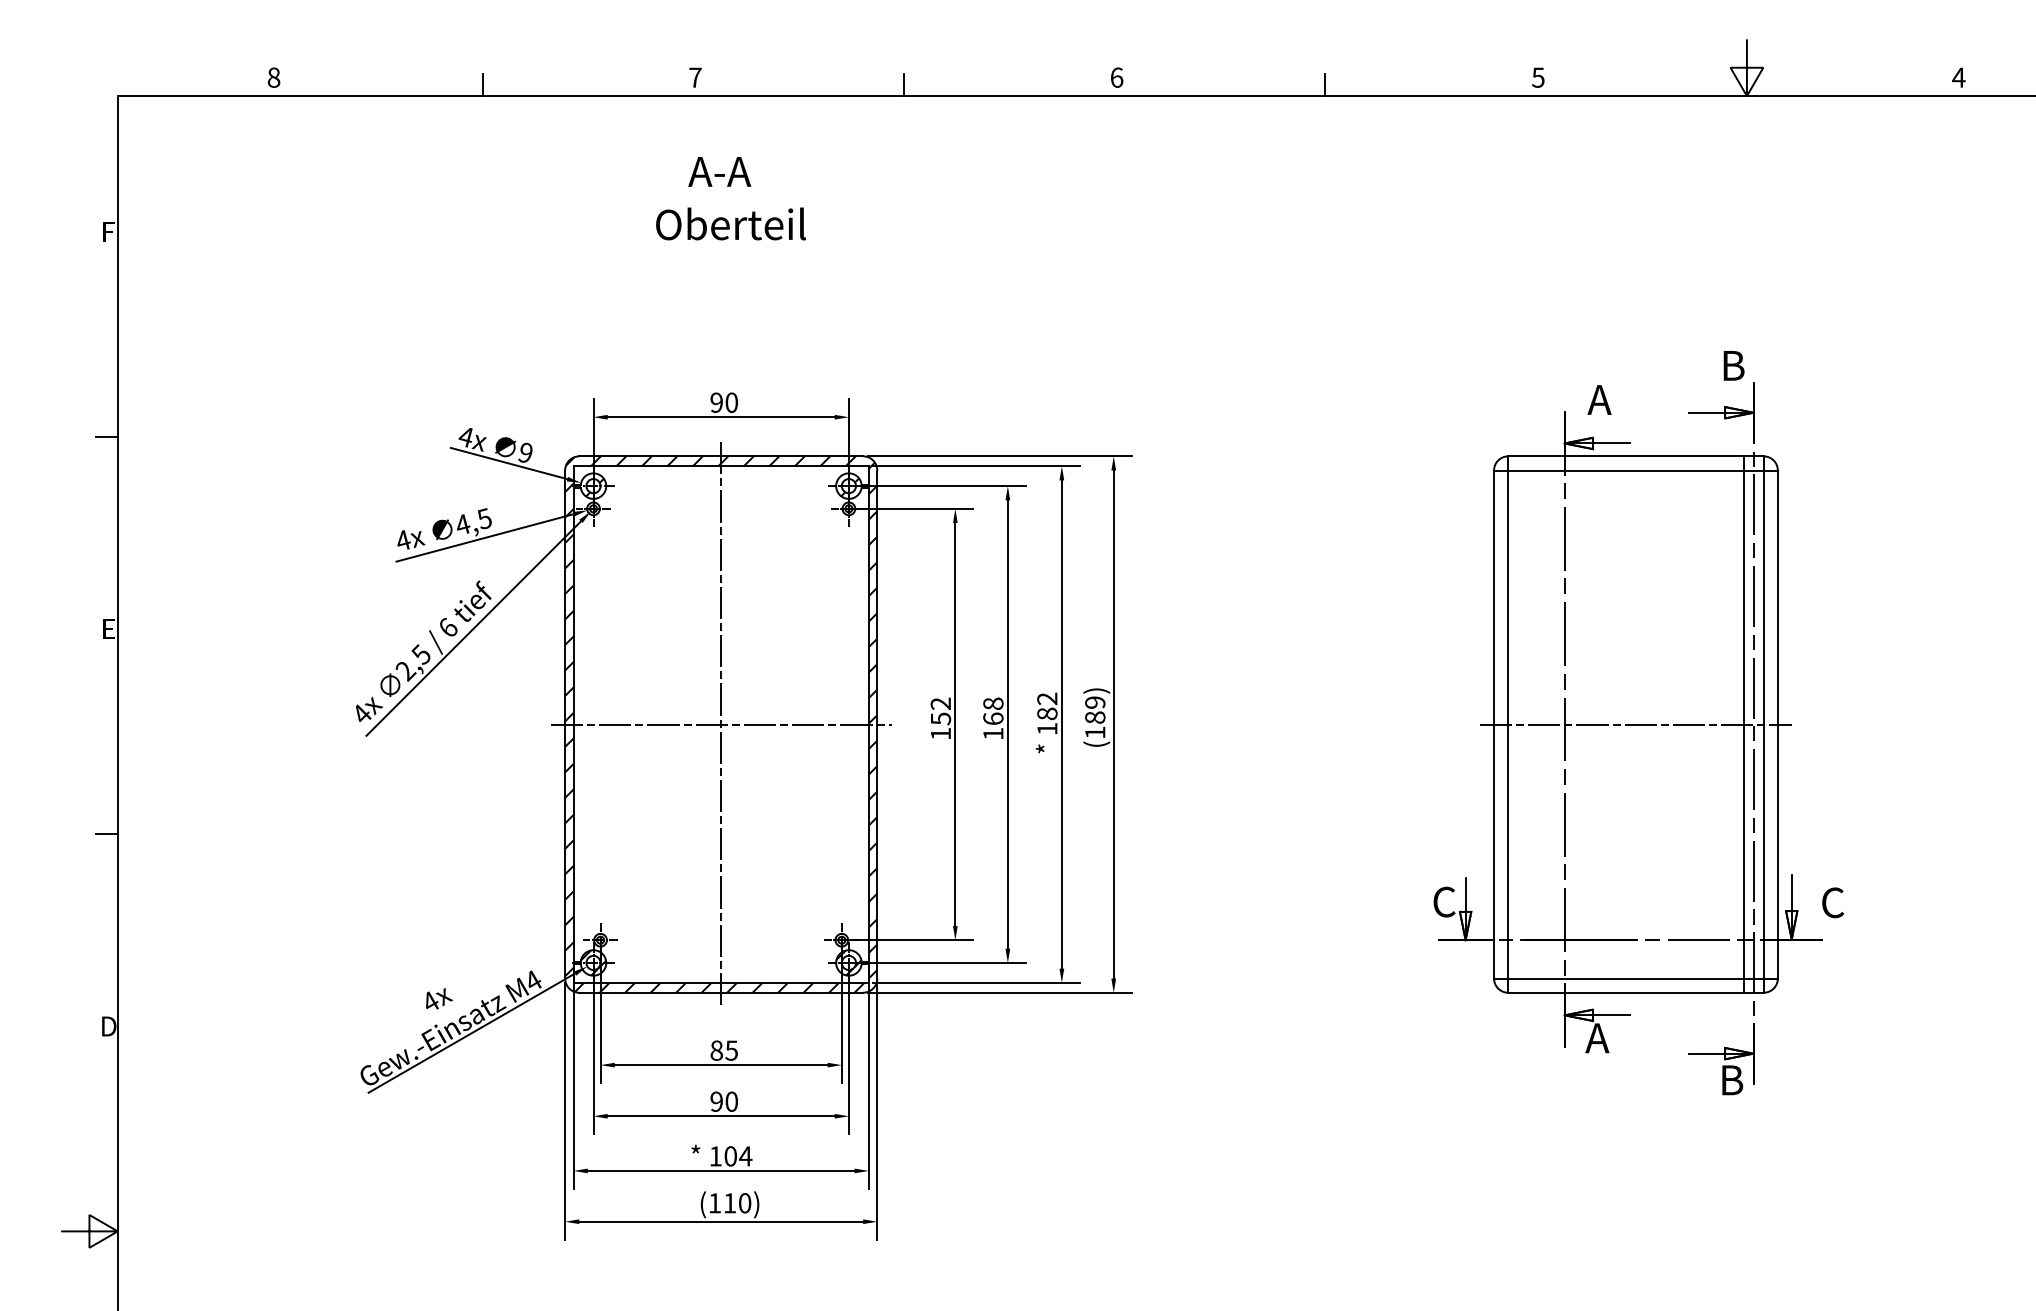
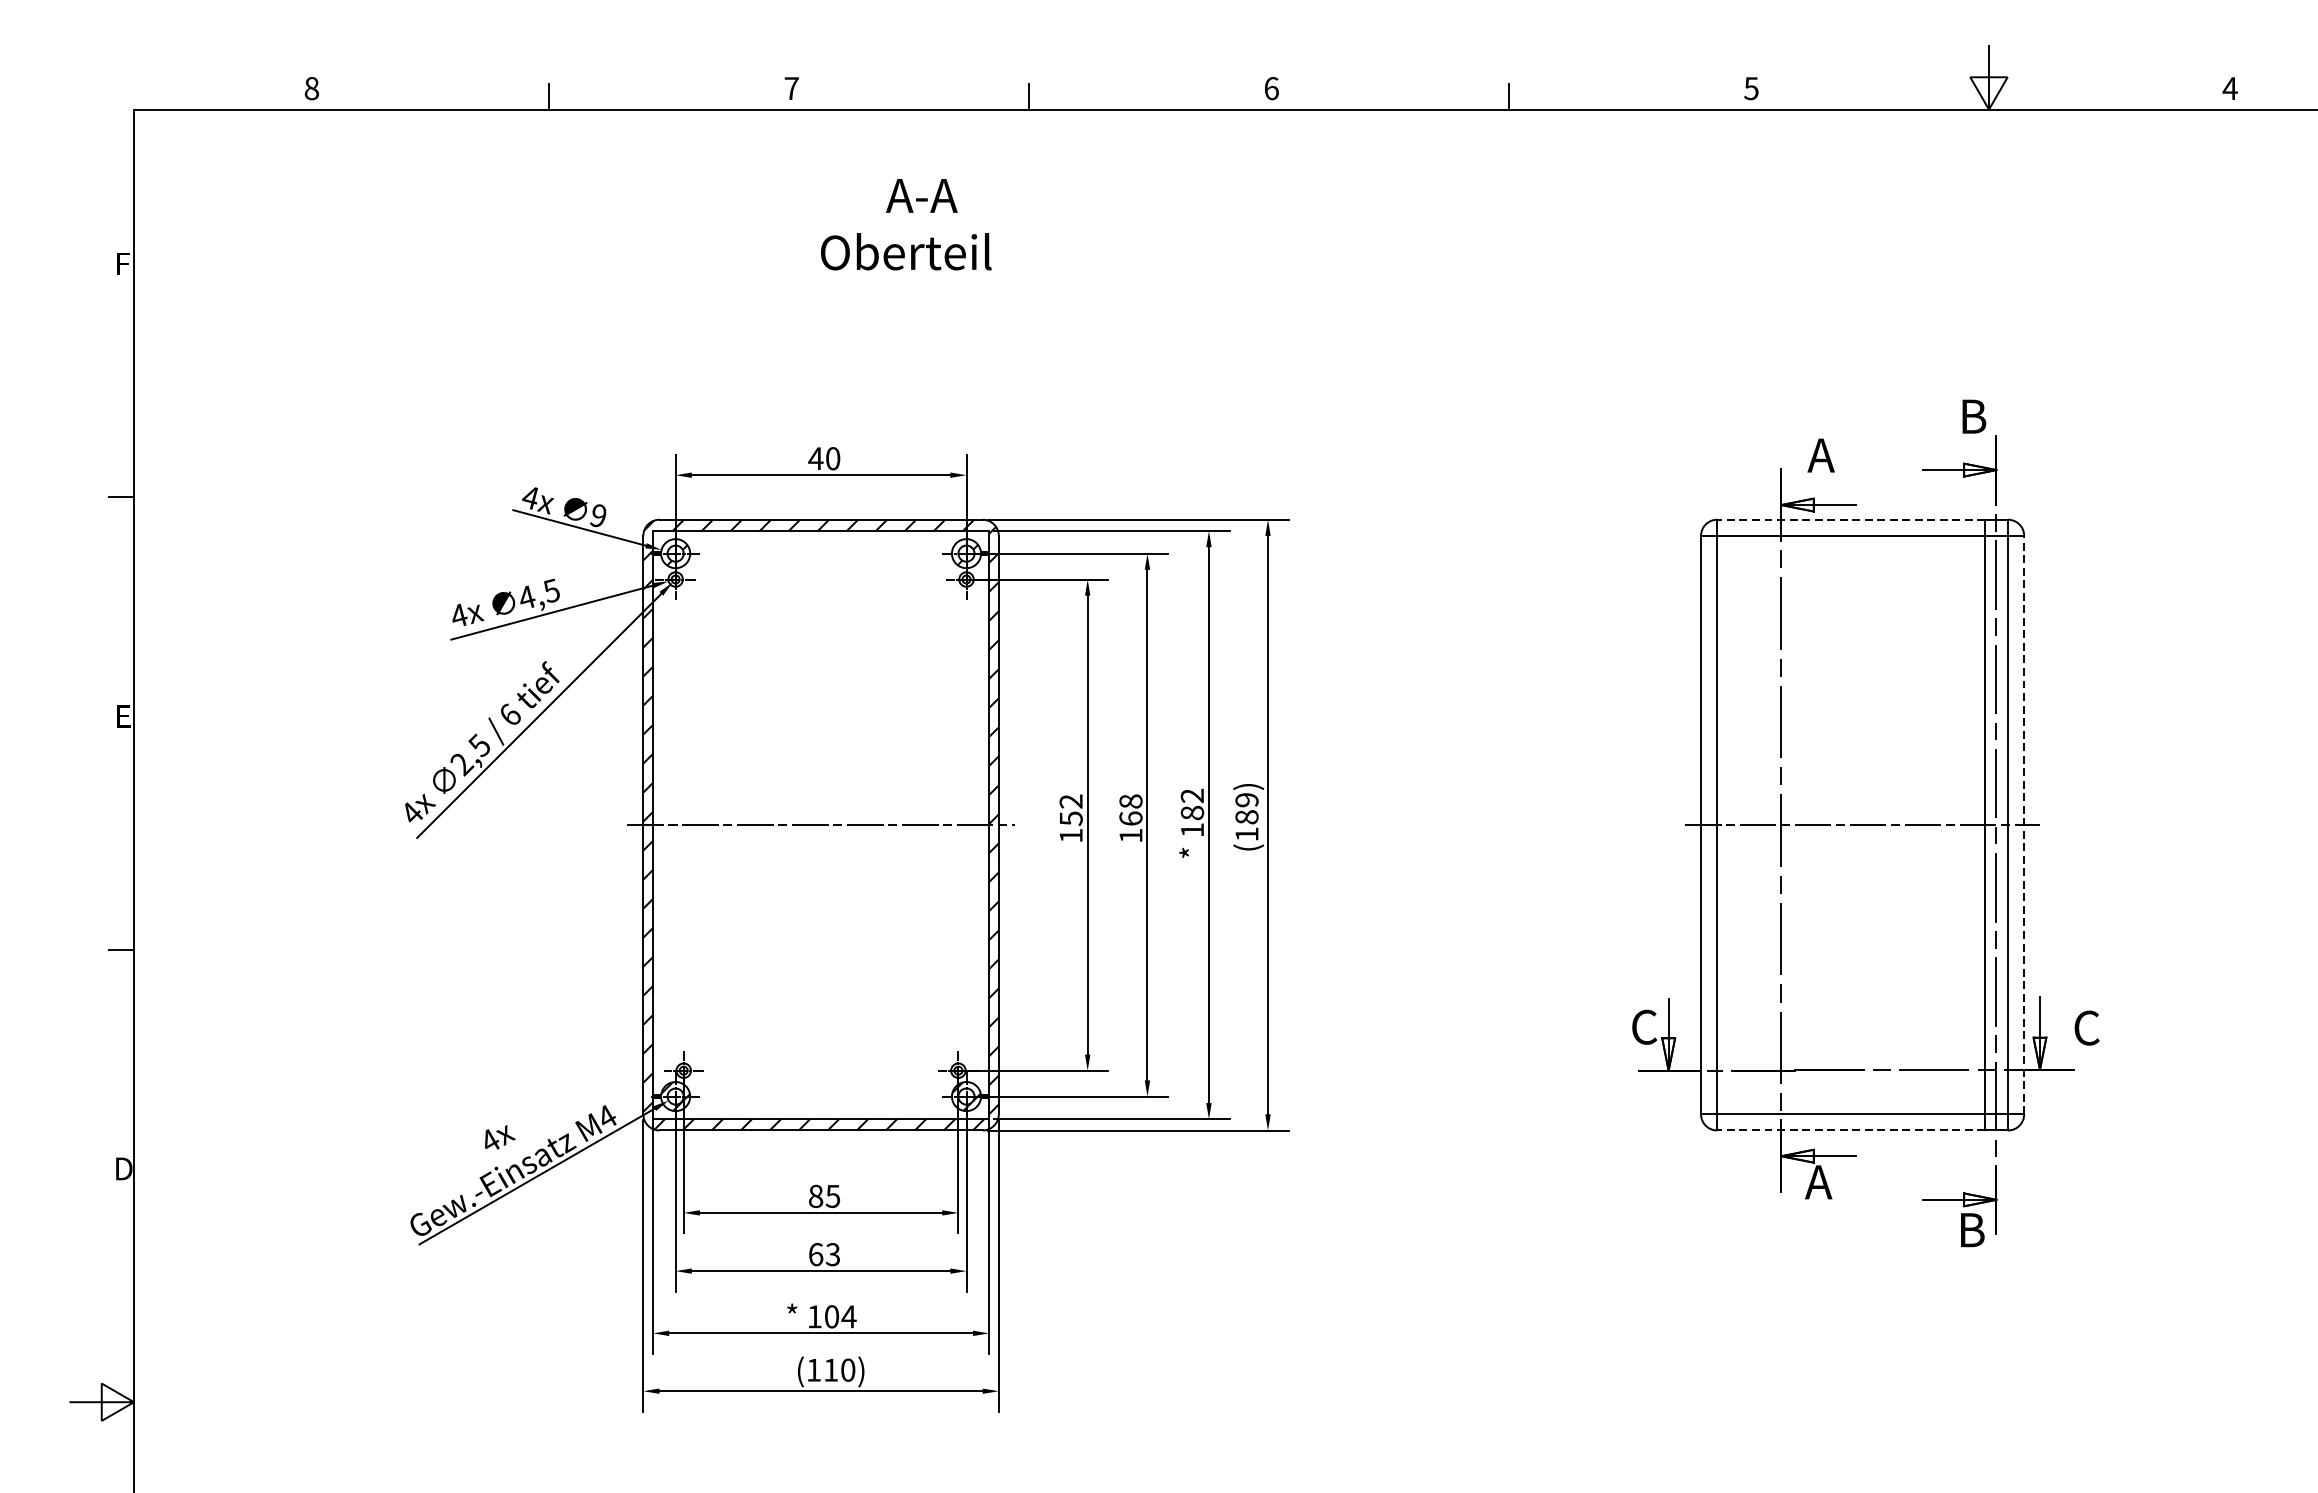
text: (719, 171) -> (921, 195), moved
text: (730, 223) -> (905, 251), moved
text: (716, 402) -> (815, 458), 90 -> 40
line: (1626, 456) -> (1851, 519), solid -> dashed
line: (721, 724) -> (821, 825), removed
line: (1777, 724) -> (2023, 825), solid -> dashed
line: (1626, 992) -> (1851, 1130), solid -> dashed
text: (723, 1101) -> (823, 1254), 90 -> 63

